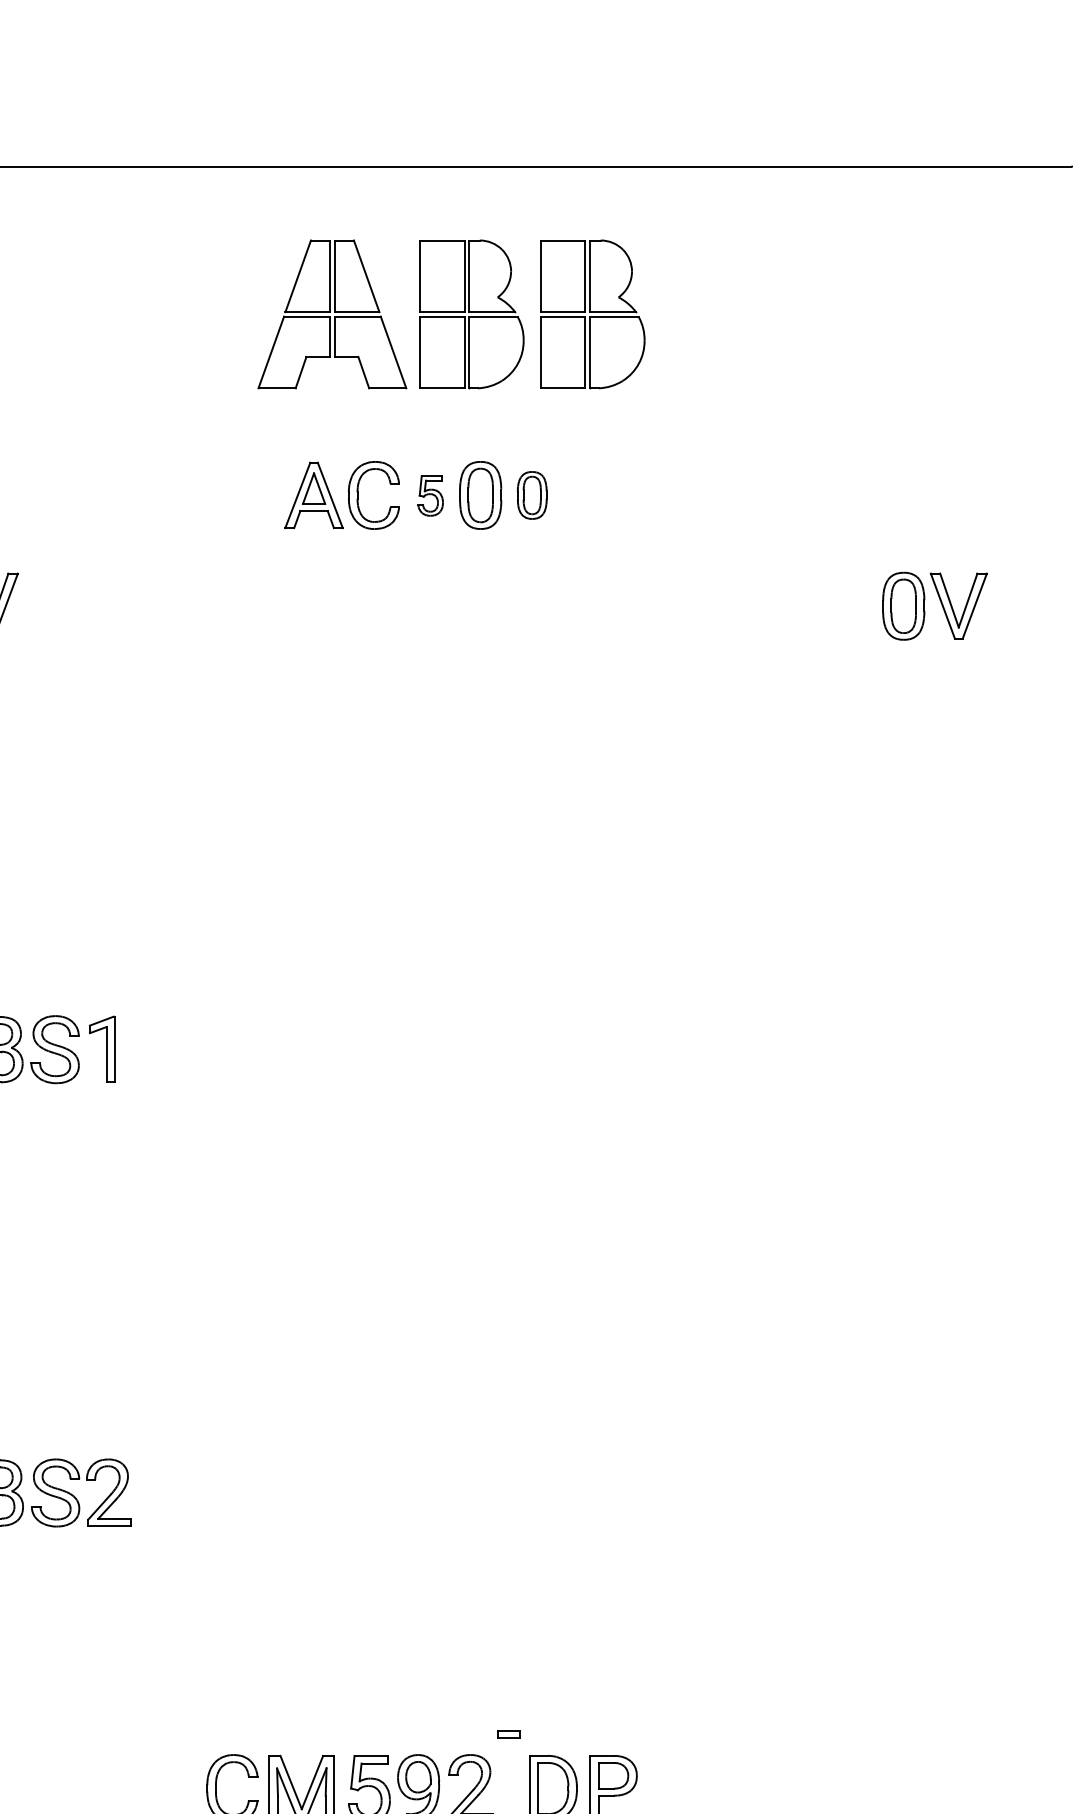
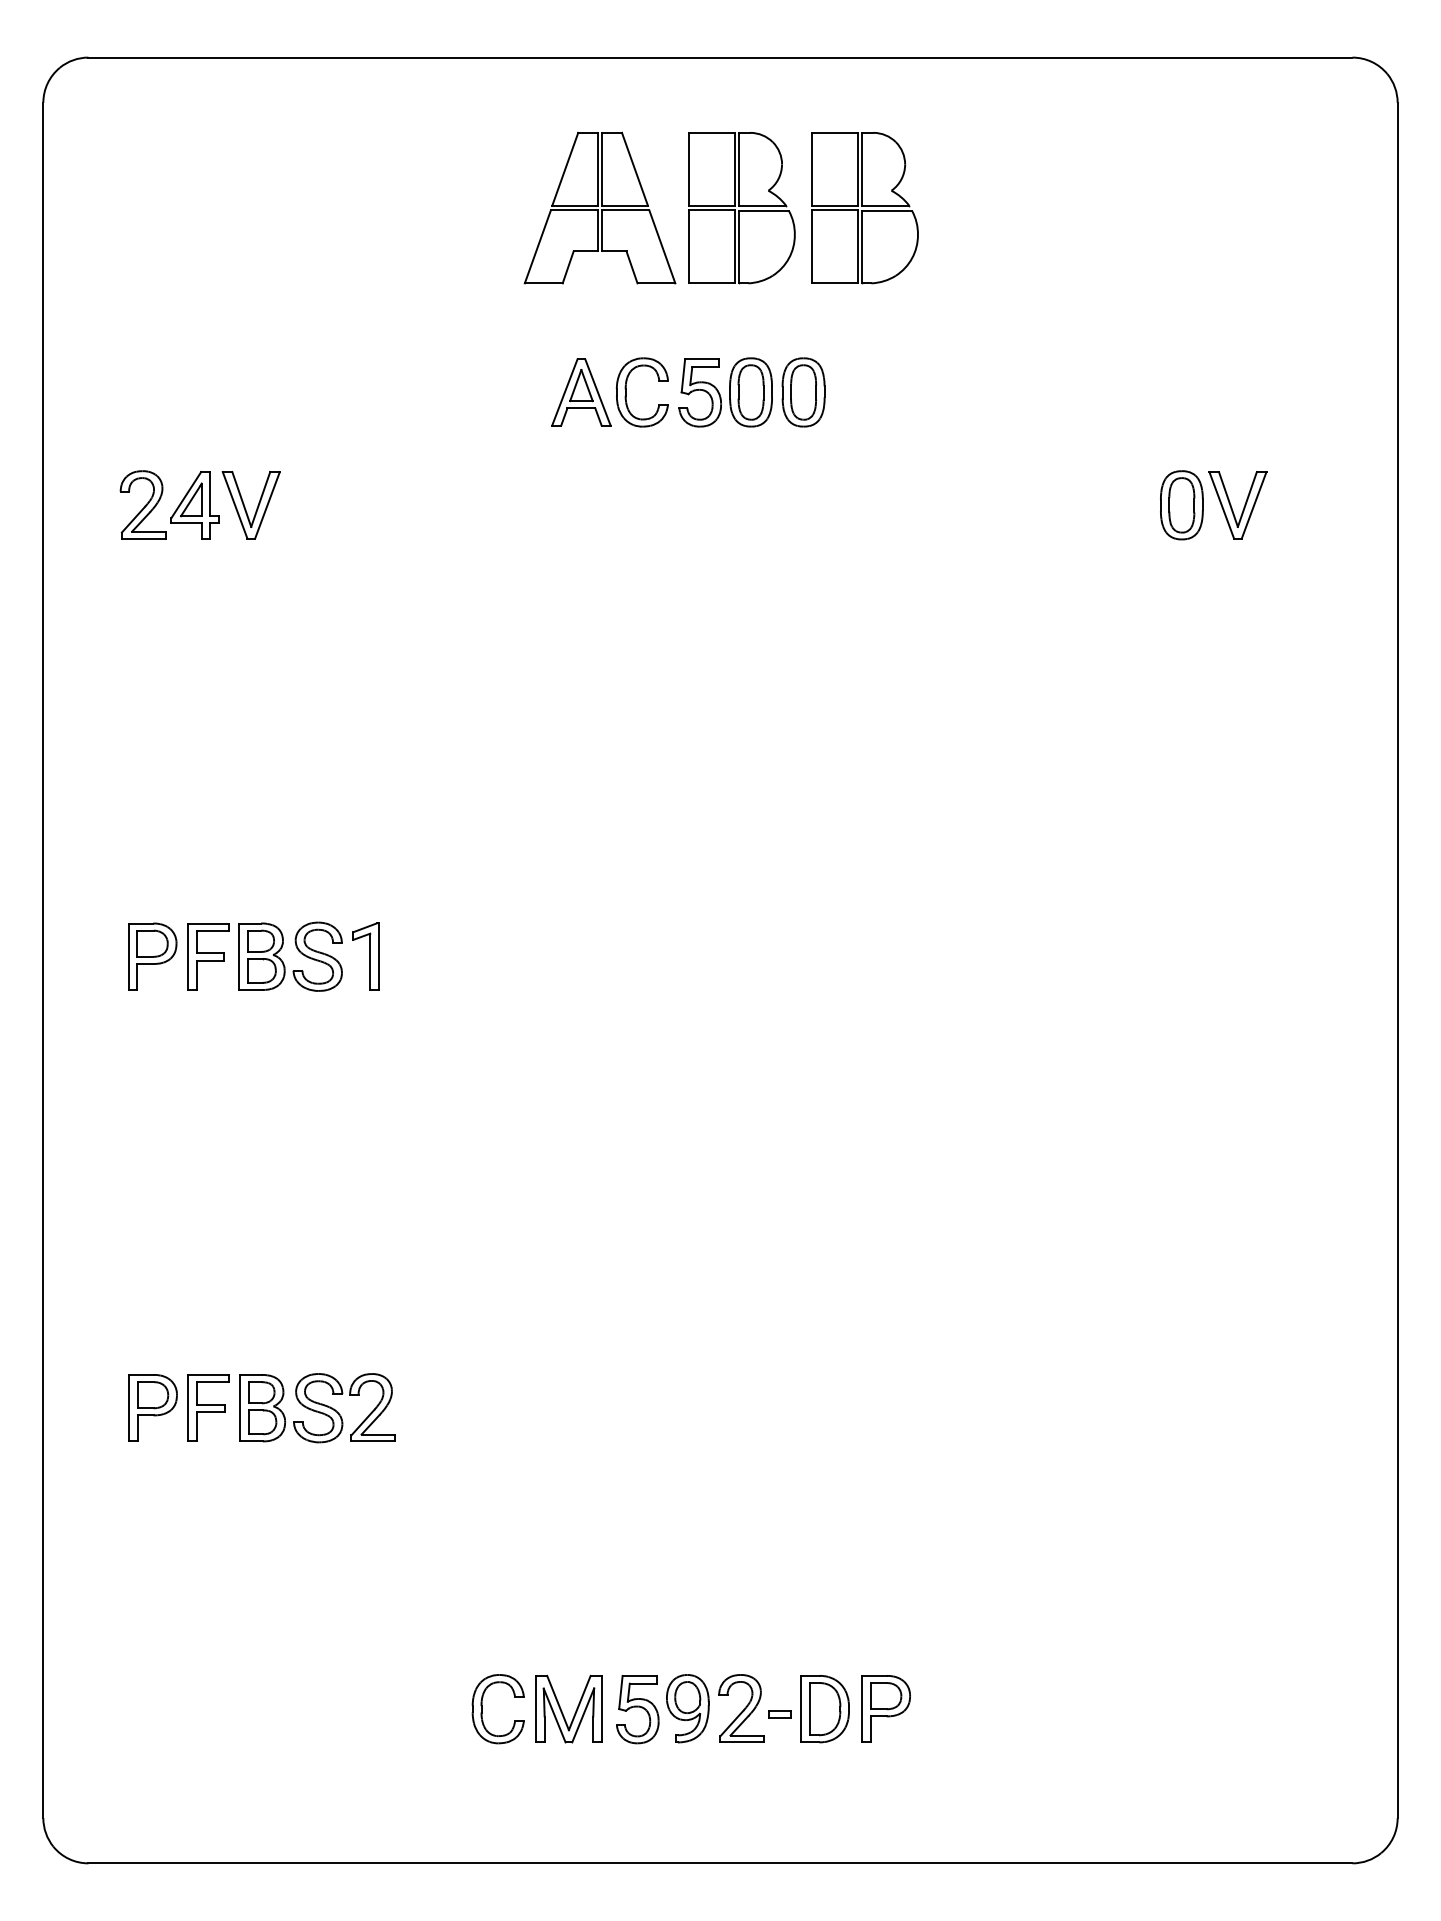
part: (430, 495) -> (699, 392), size x1.67
part: (532, 495) -> (803, 392), size x1.43
part: (508, 1734) -> (779, 1714), moved

